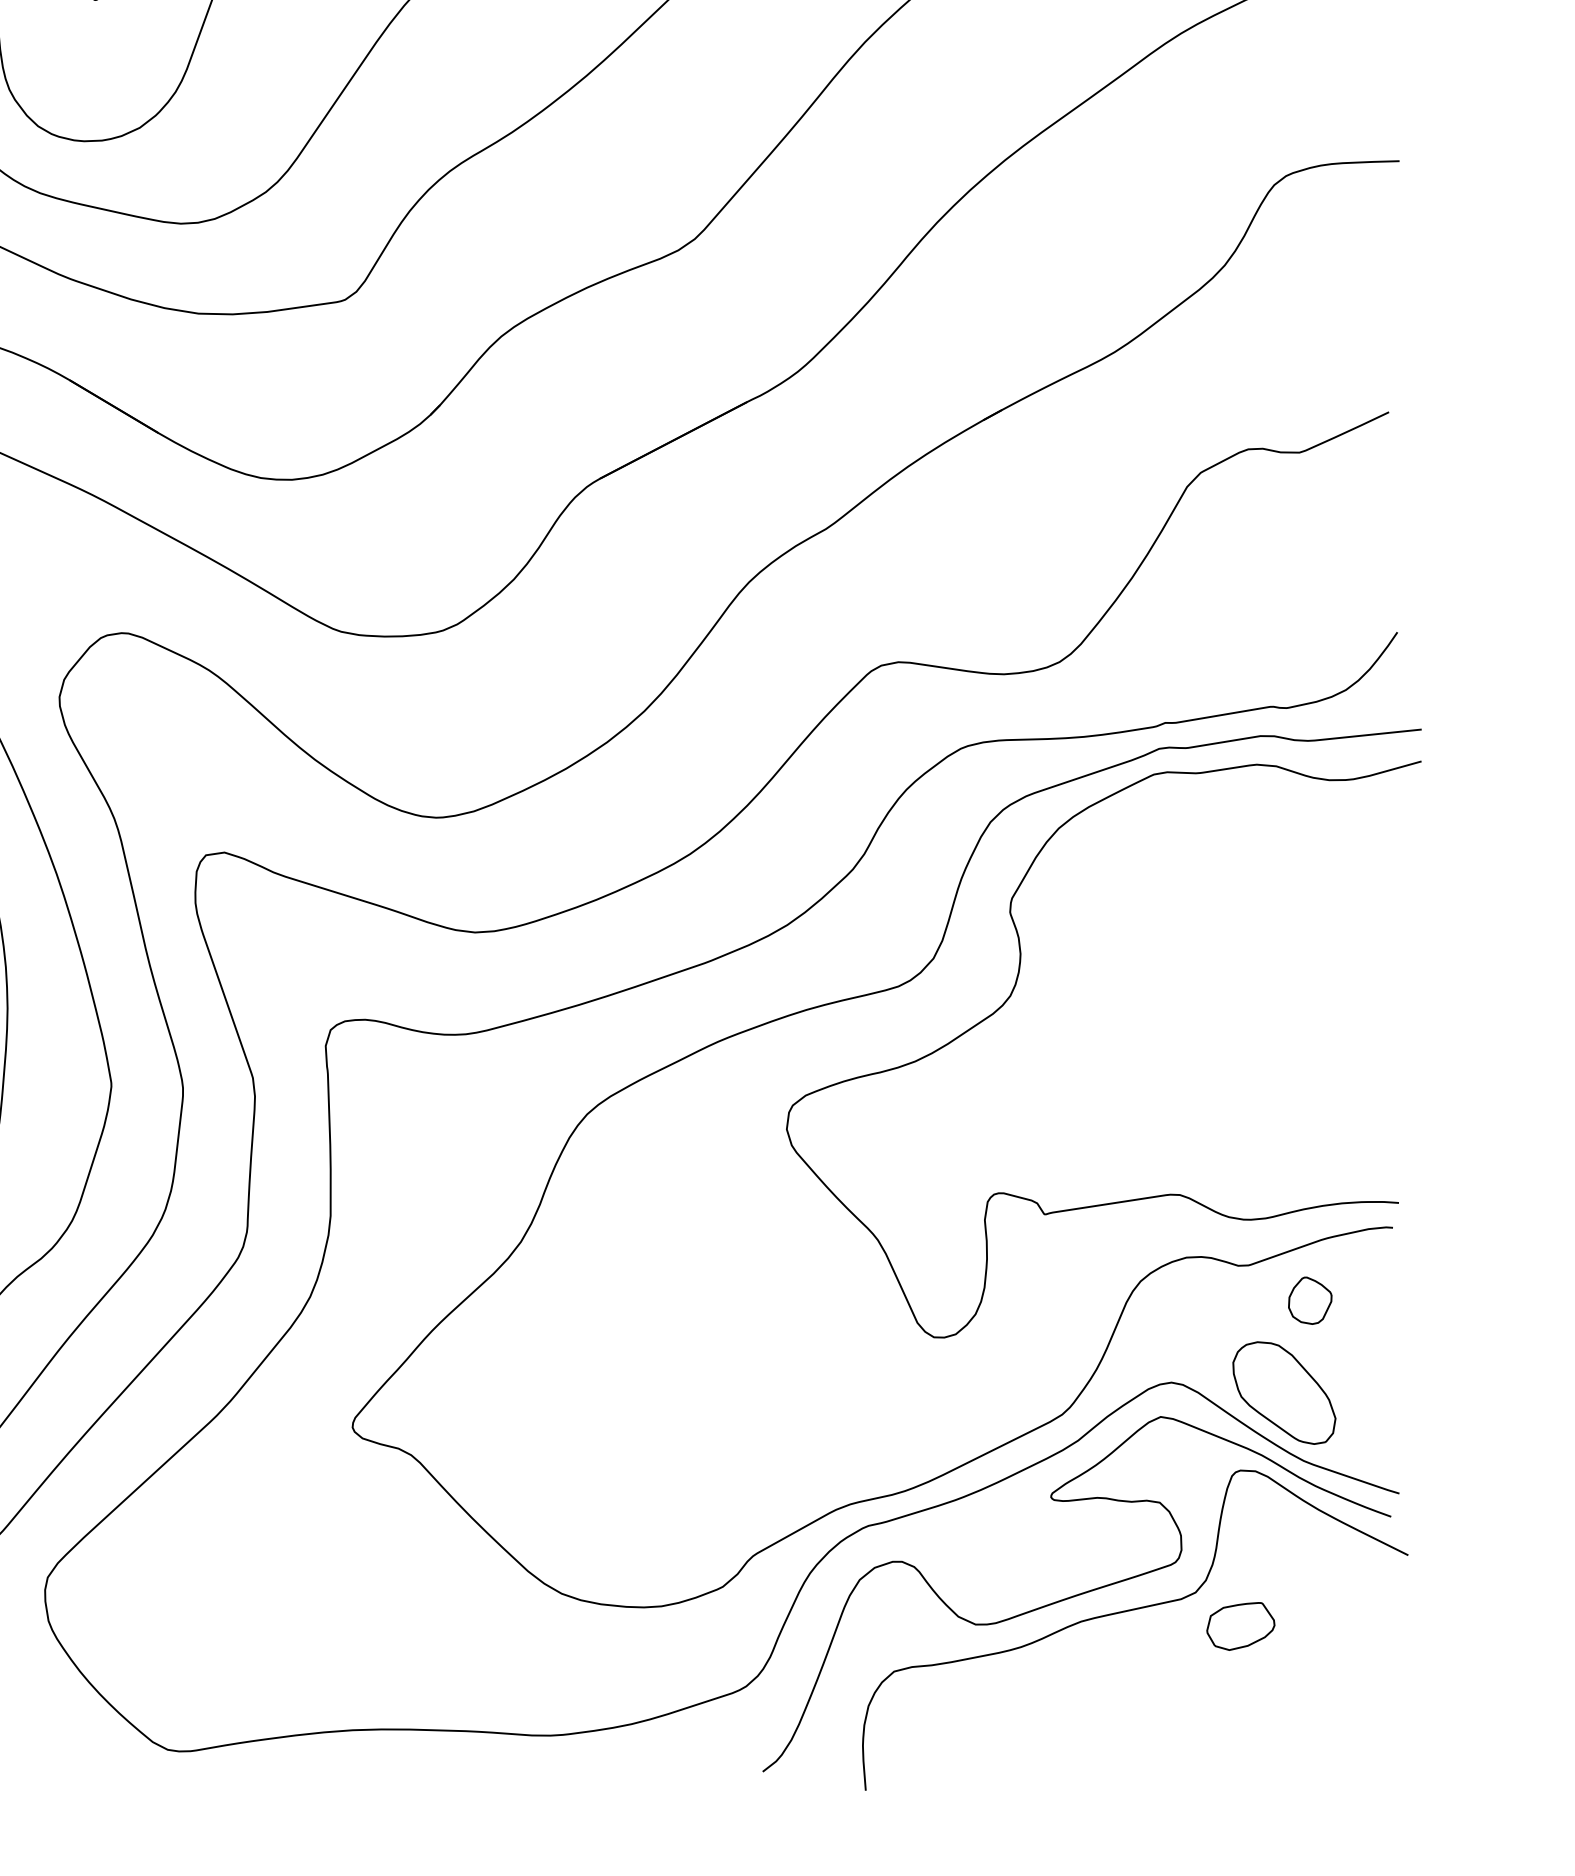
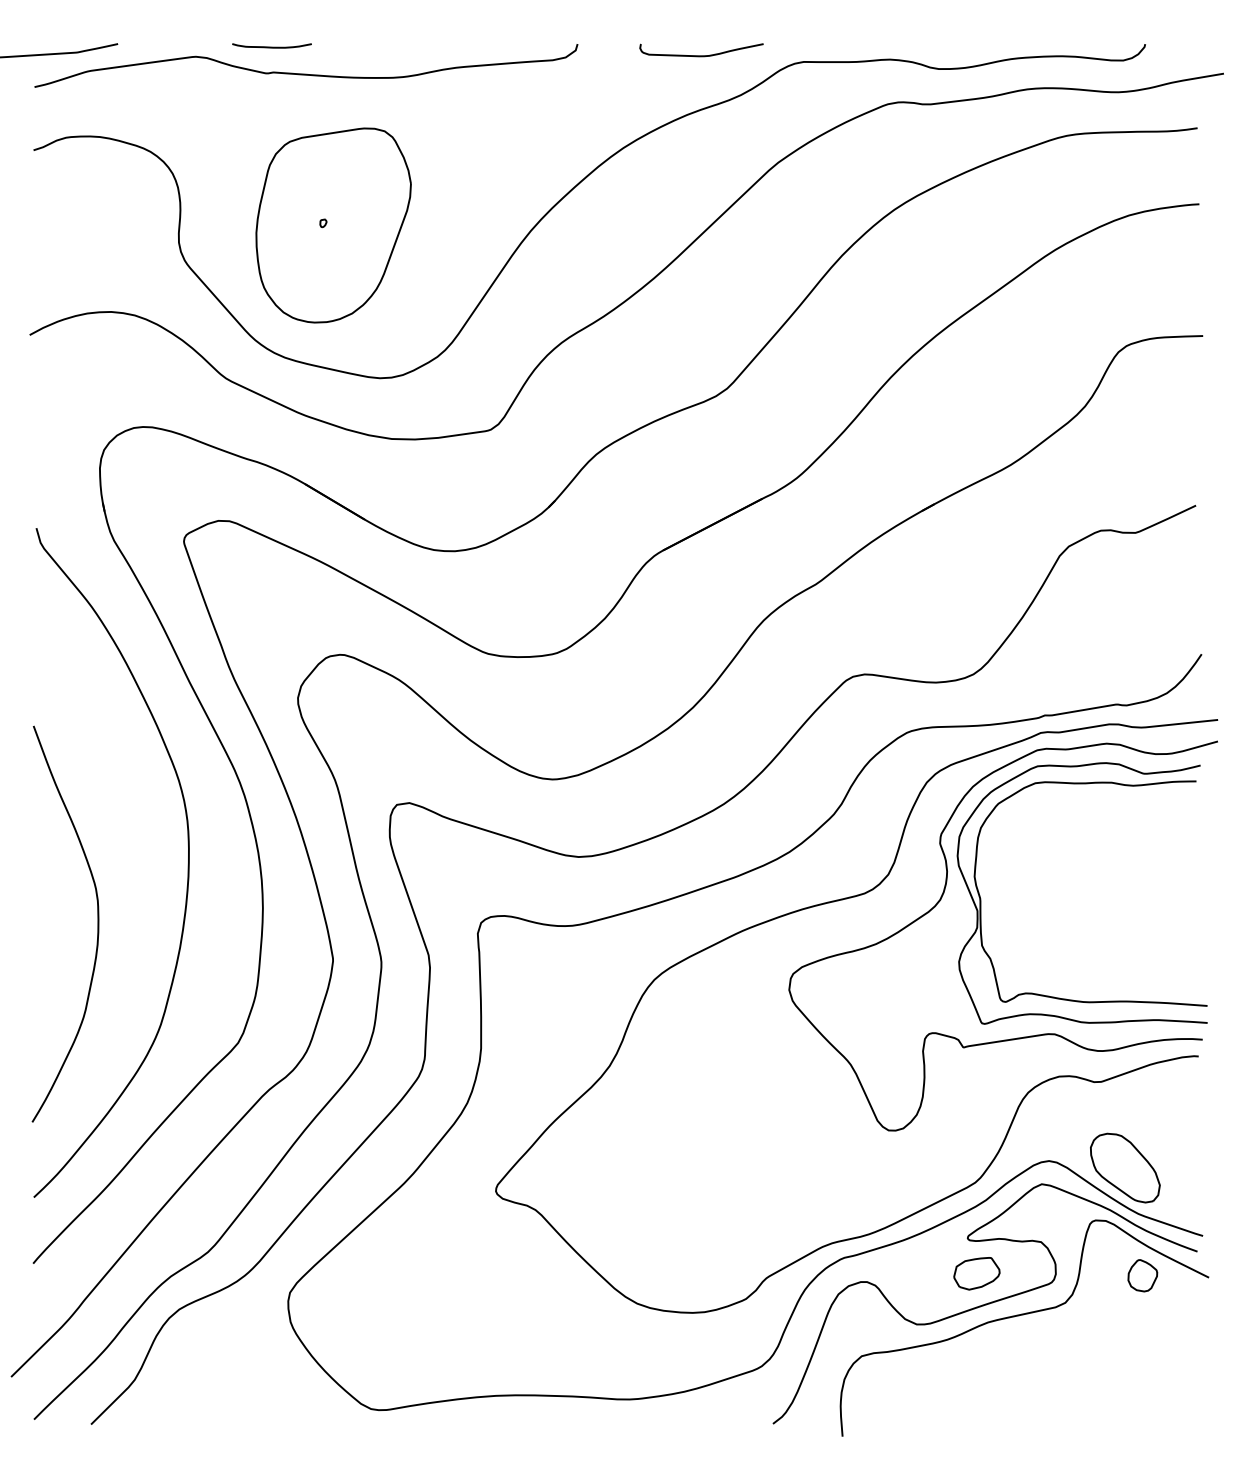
part: (1071, 993) -> (981, 898), added
part: (1309, 1300) -> (1142, 1275), moved
part: (1240, 1626) -> (976, 1273), moved

